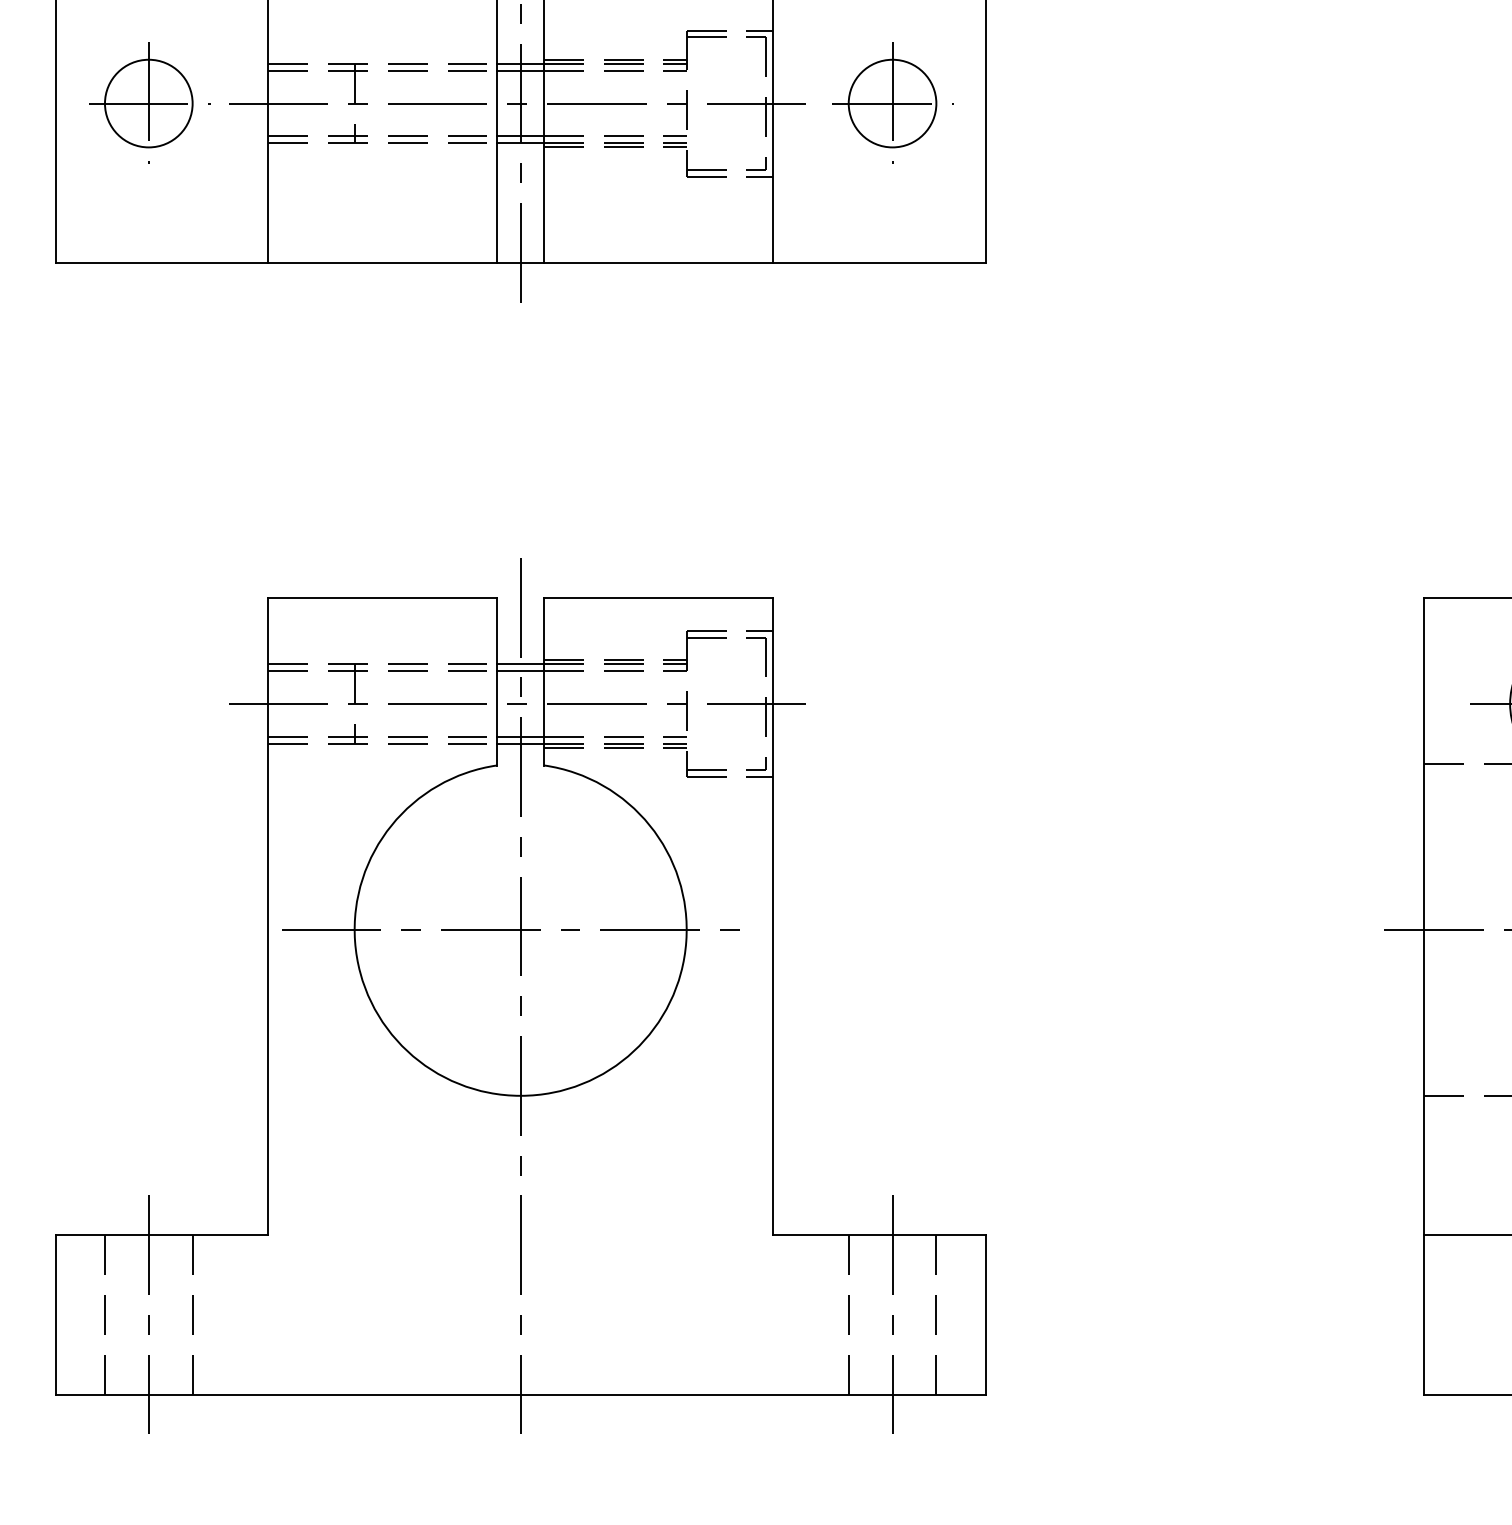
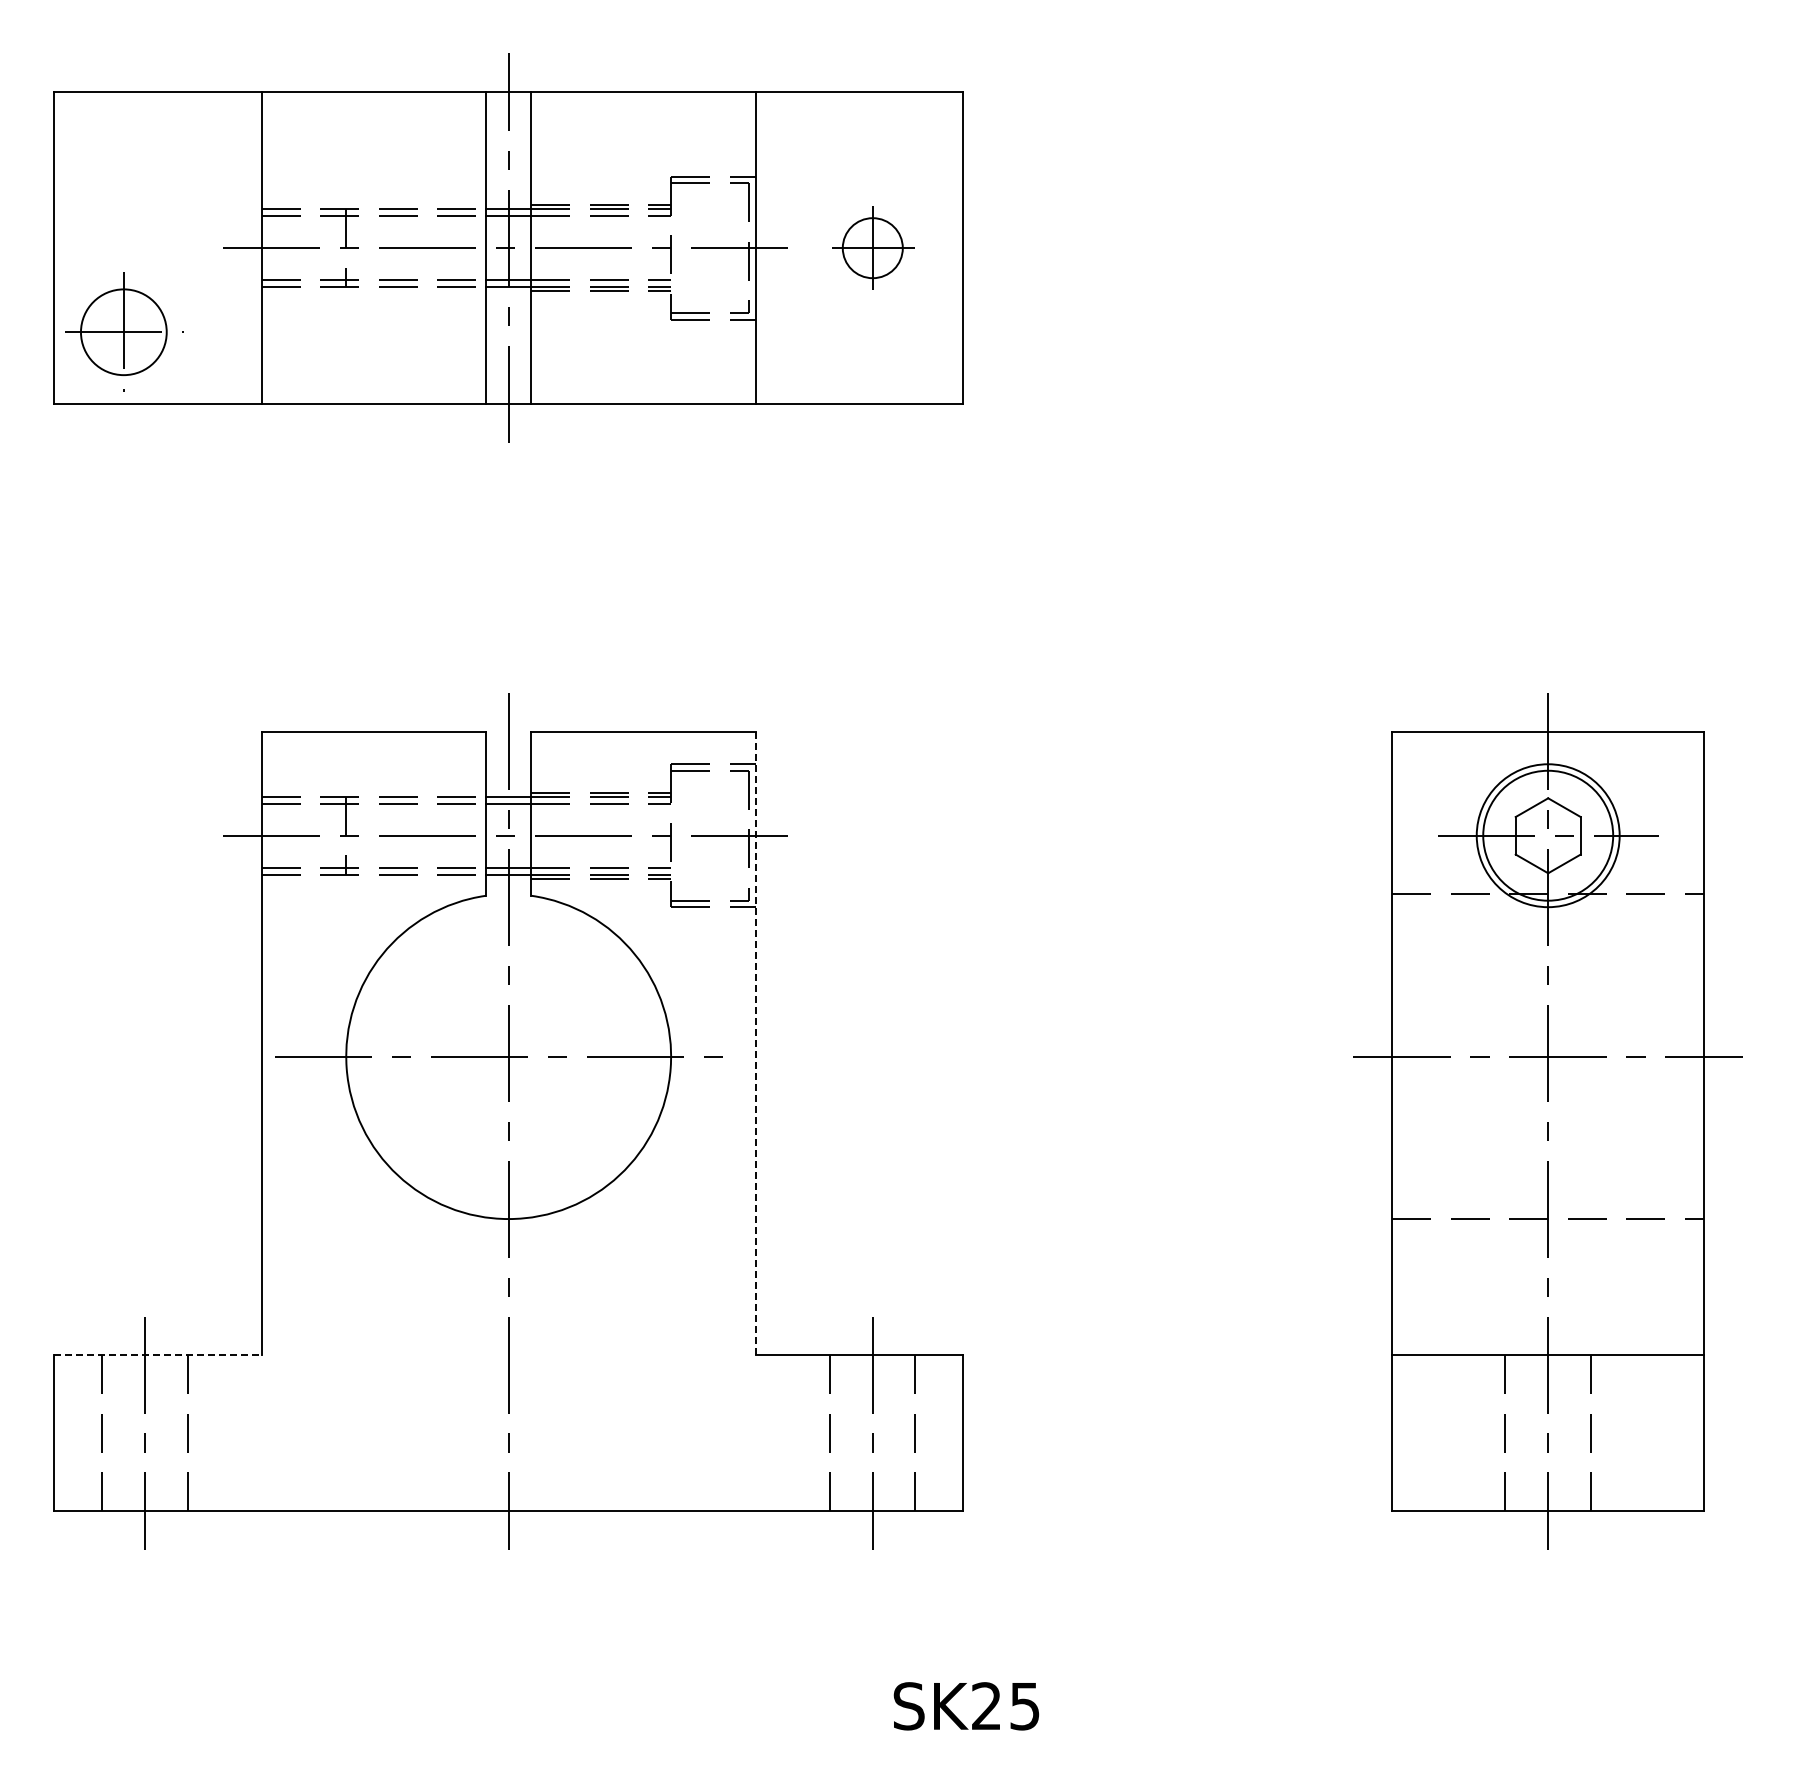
part: (149, 102) -> (124, 331), moved
part: (893, 102) -> (873, 247), size x0.7
line: (772, 916) -> (755, 1043), solid -> dashed
line: (161, 1235) -> (157, 1355), solid -> dashed

